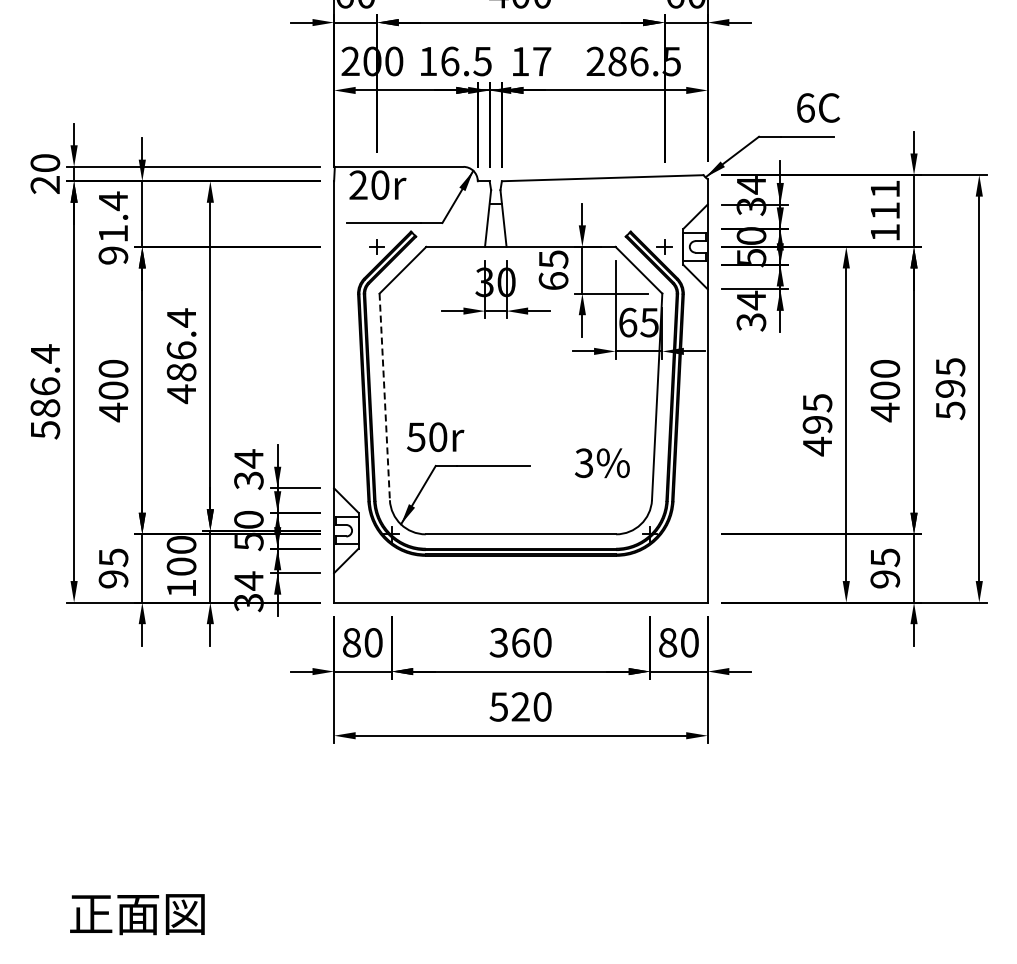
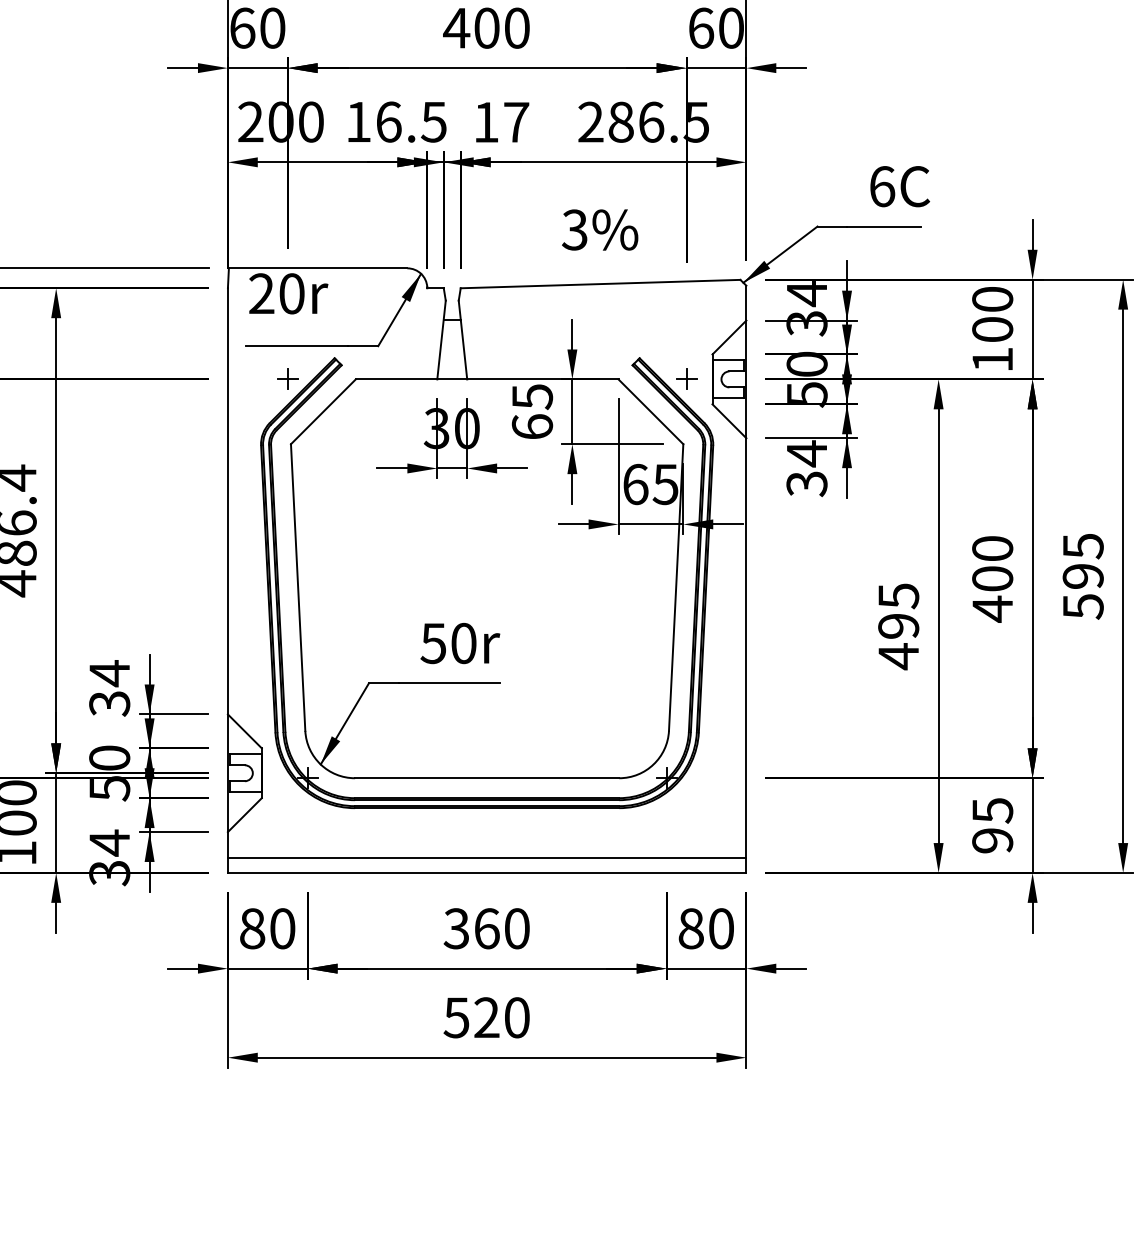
text: (885, 199) -> (993, 313), 111 -> 100
line: (384, 397) -> (297, 588), dashed -> solid
text: (435, 437) -> (460, 643), moved
text: (602, 463) -> (600, 230), moved
line: (520, 591) -> (486, 857), added

